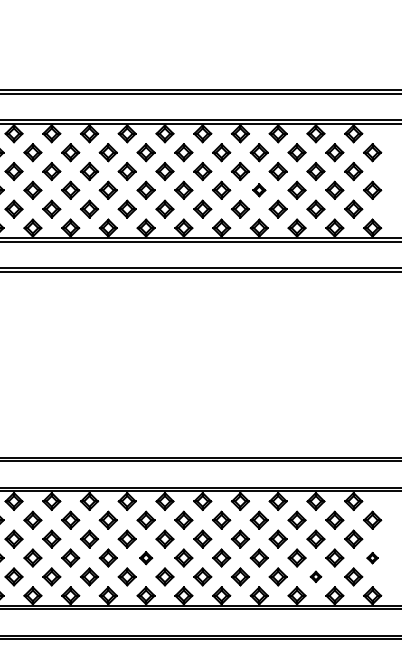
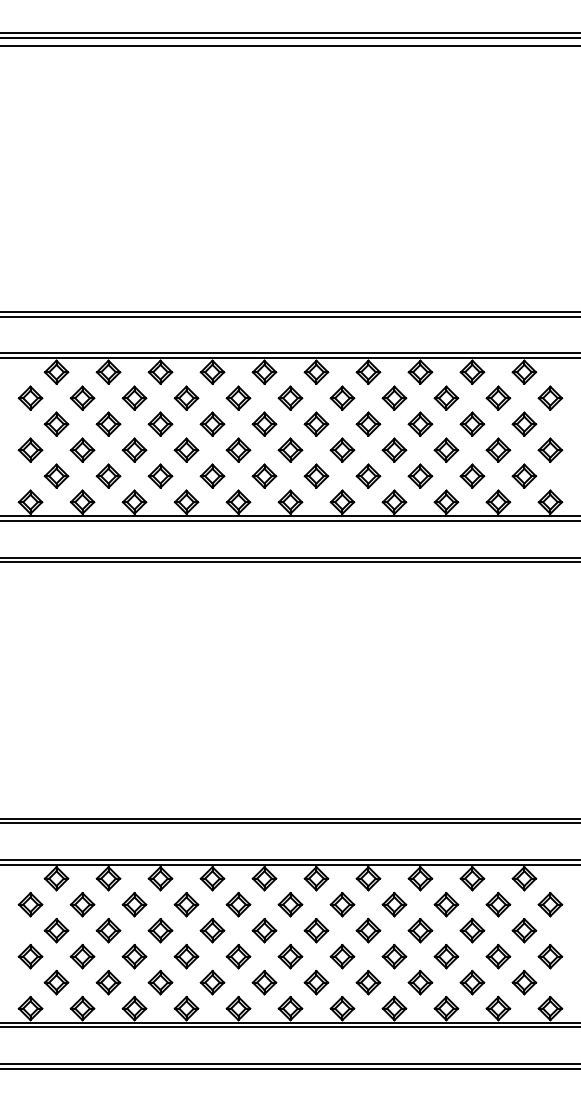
part: (259, 189) -> (394, 449), size x1.43
part: (146, 557) -> (238, 956), size x1.43
part: (372, 557) -> (550, 956), size x1.67
part: (316, 576) -> (472, 982), size x1.67

